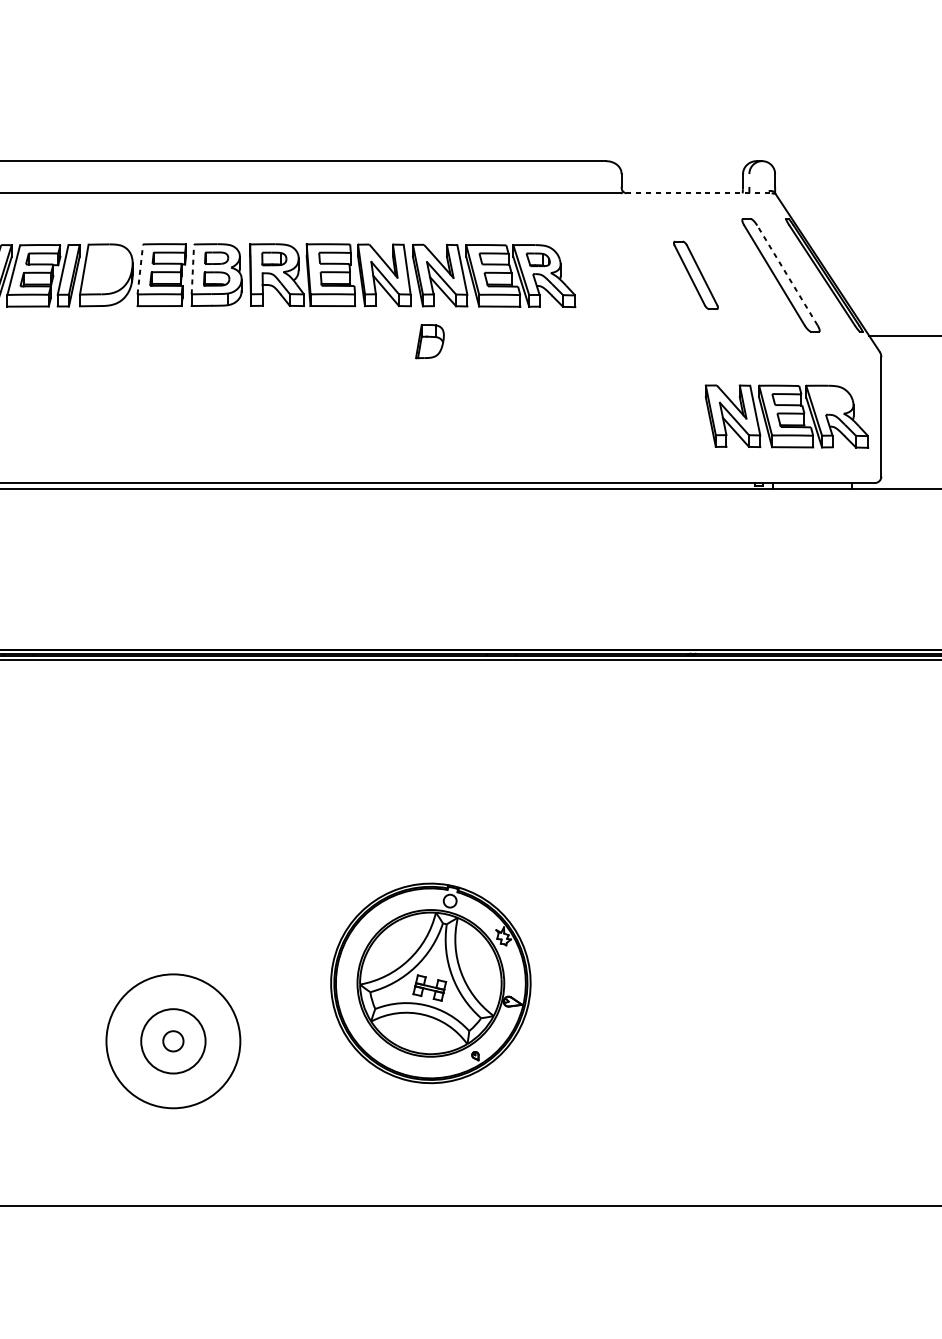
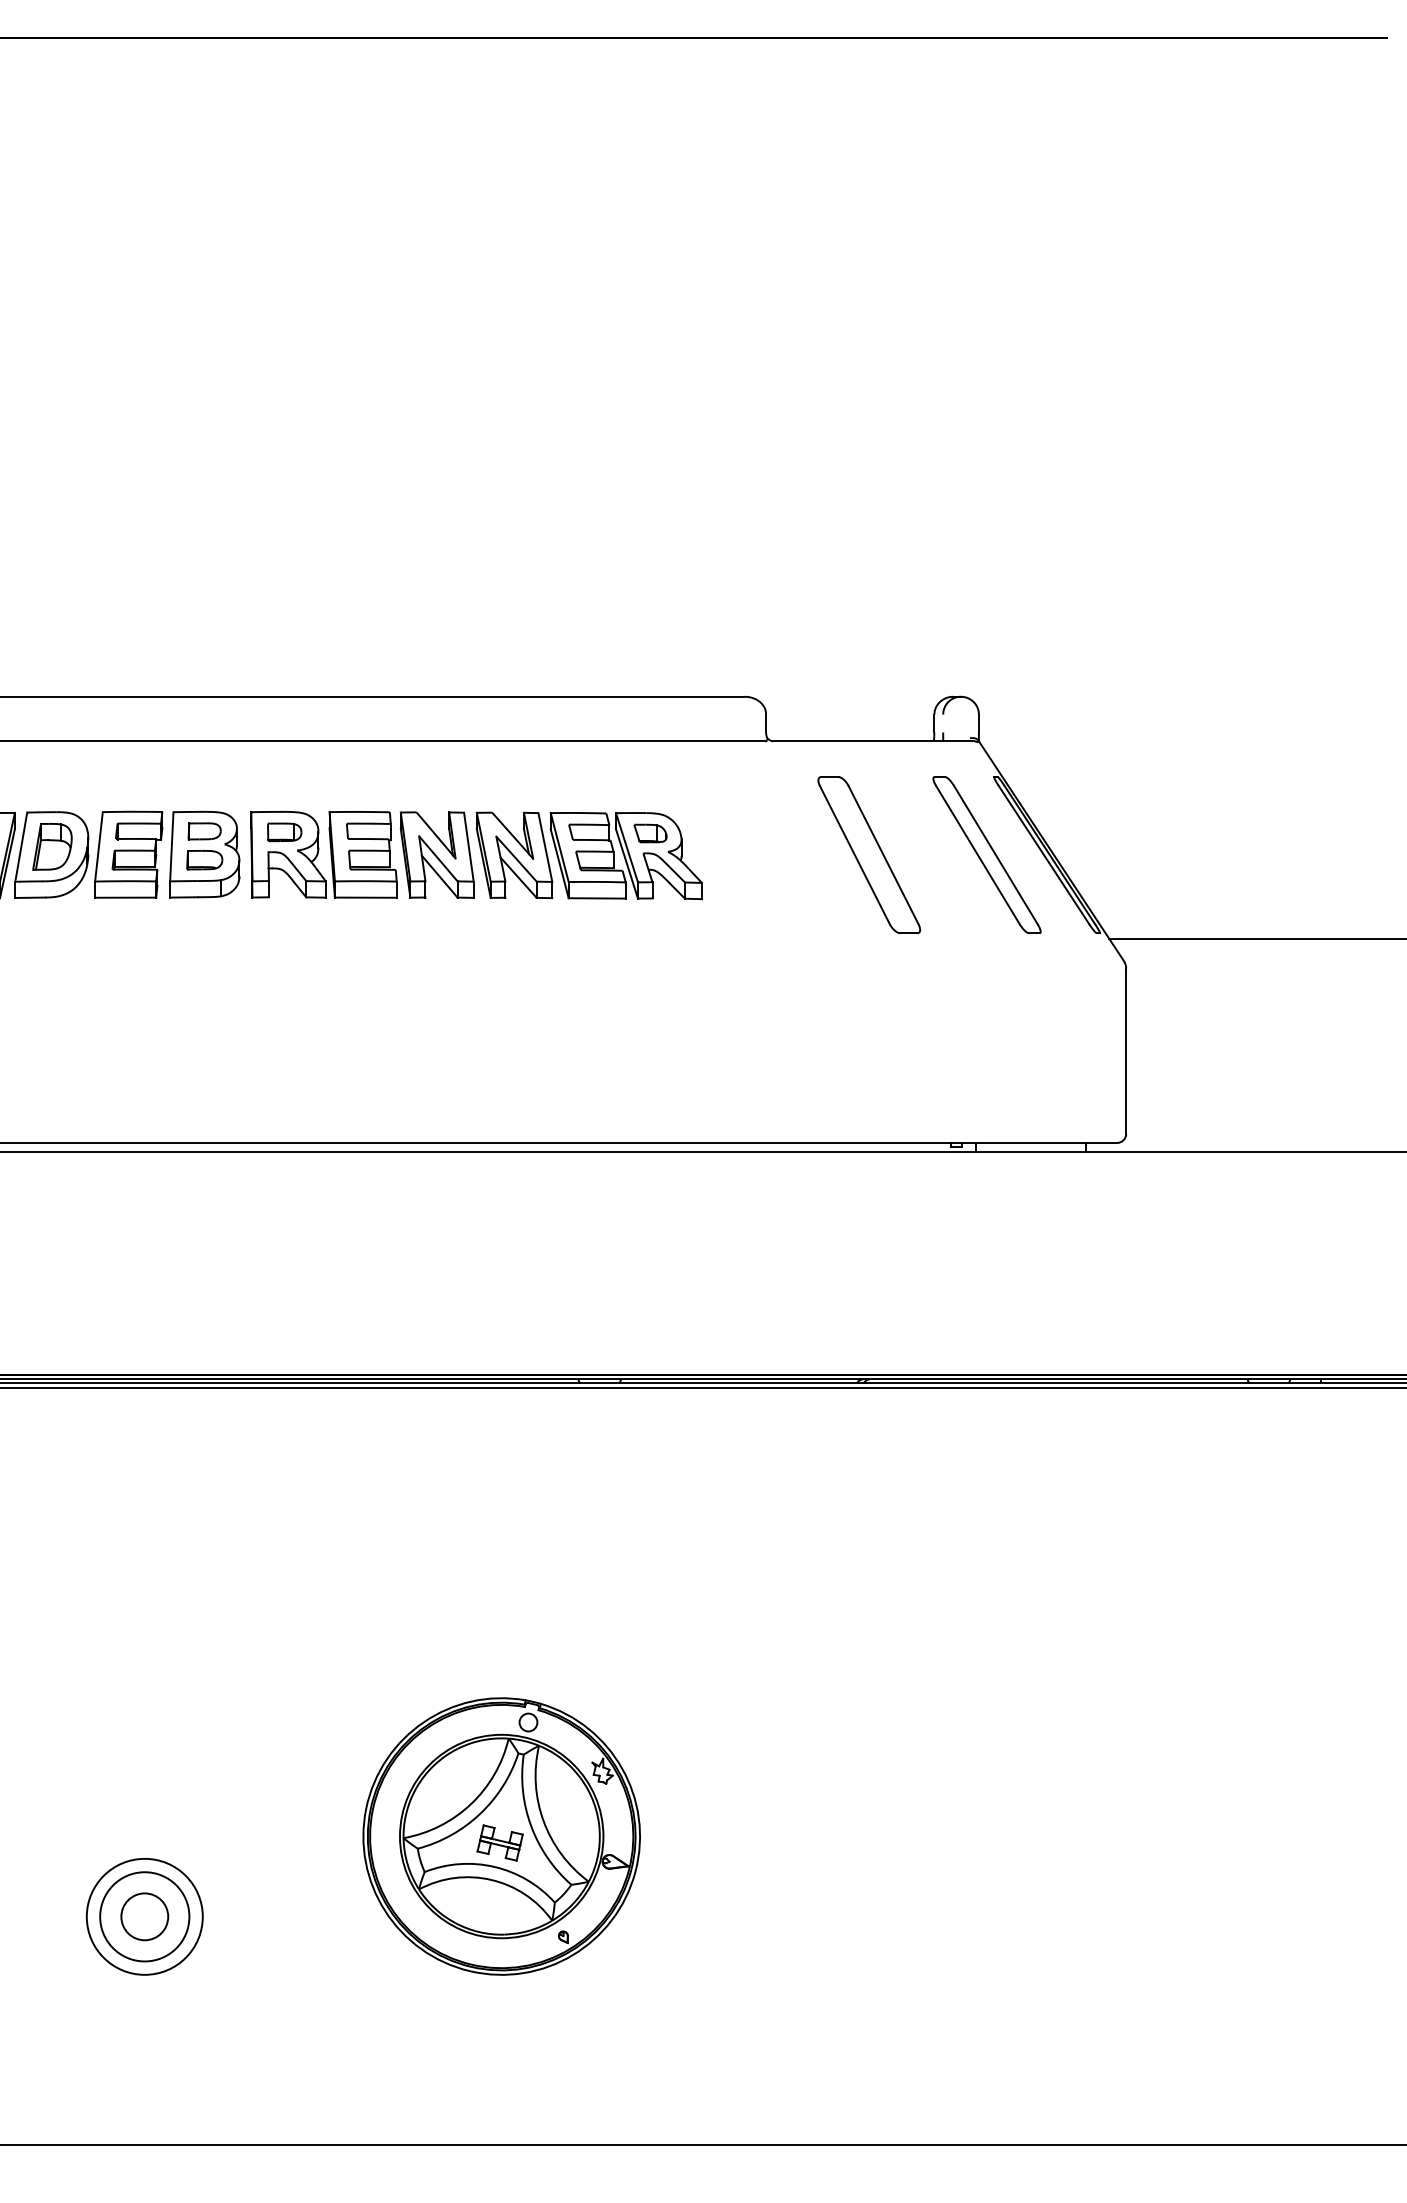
line: (699, 193) -> (873, 741), dashed -> solid
line: (140, 269) -> (98, 846), dashed -> solid
line: (192, 269) -> (171, 846), dashed -> solid
part: (695, 274) -> (868, 854), size x1.67
line: (787, 275) -> (995, 855), dashed -> solid
part: (430, 341) -> (52, 846), moved
part: (786, 416) -> (994, 1050), removed
circle: (173, 1041) -> (144, 1916), size x0.62
circle: (173, 1041) -> (144, 1916), size x1.67

